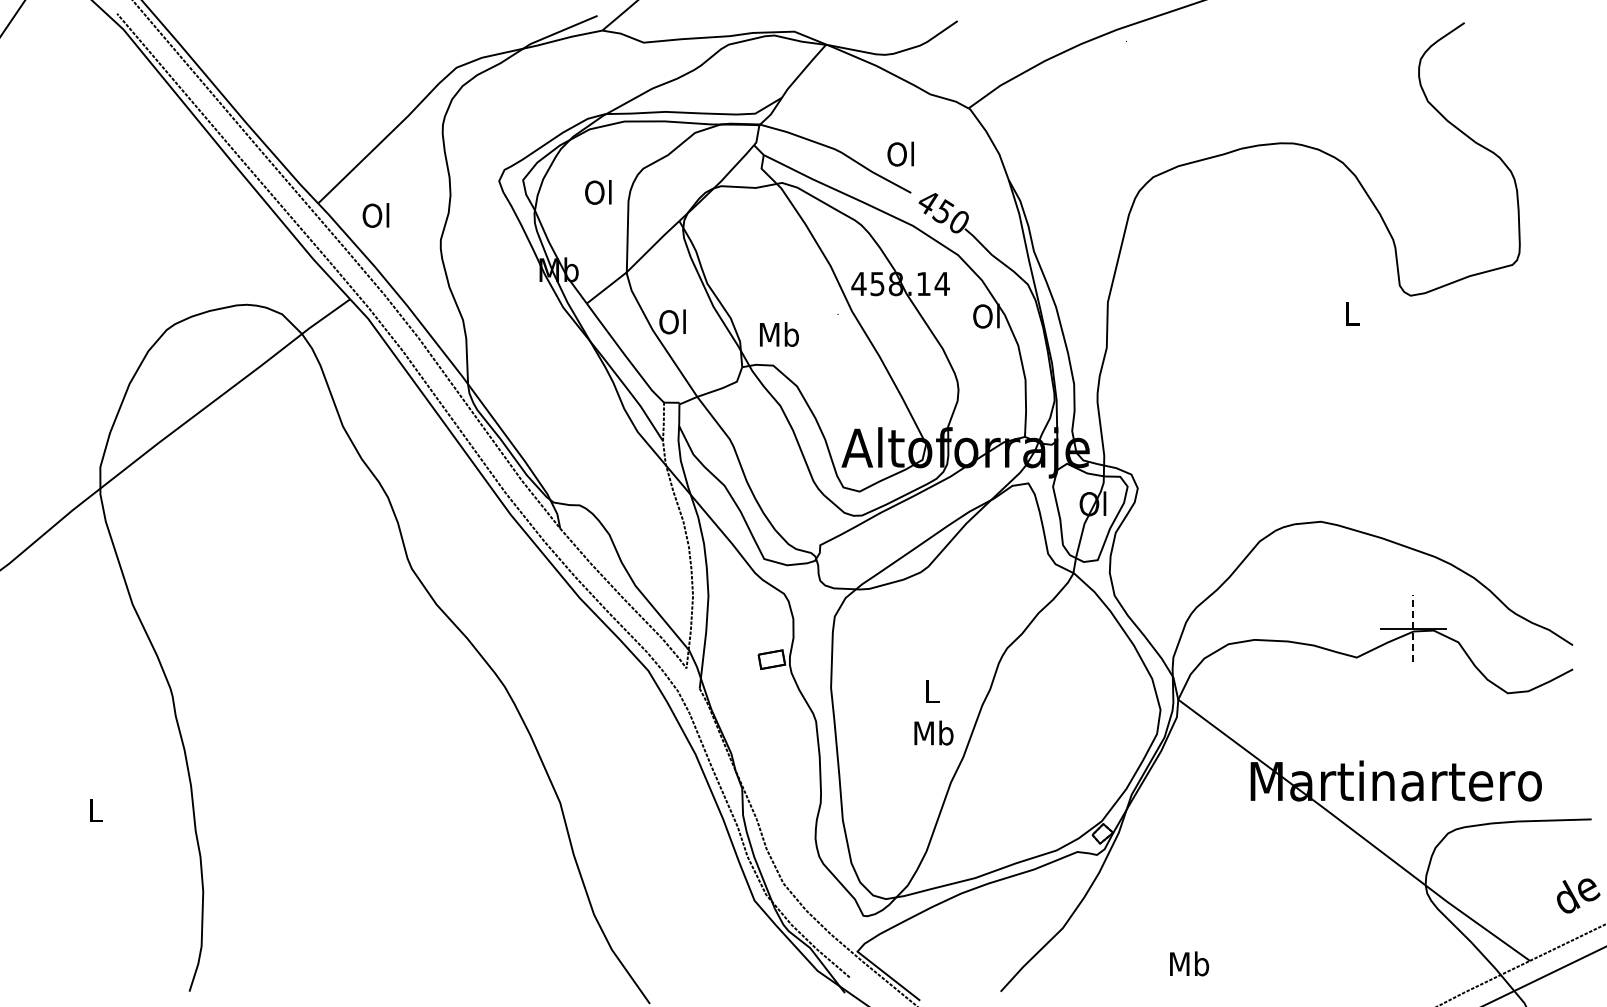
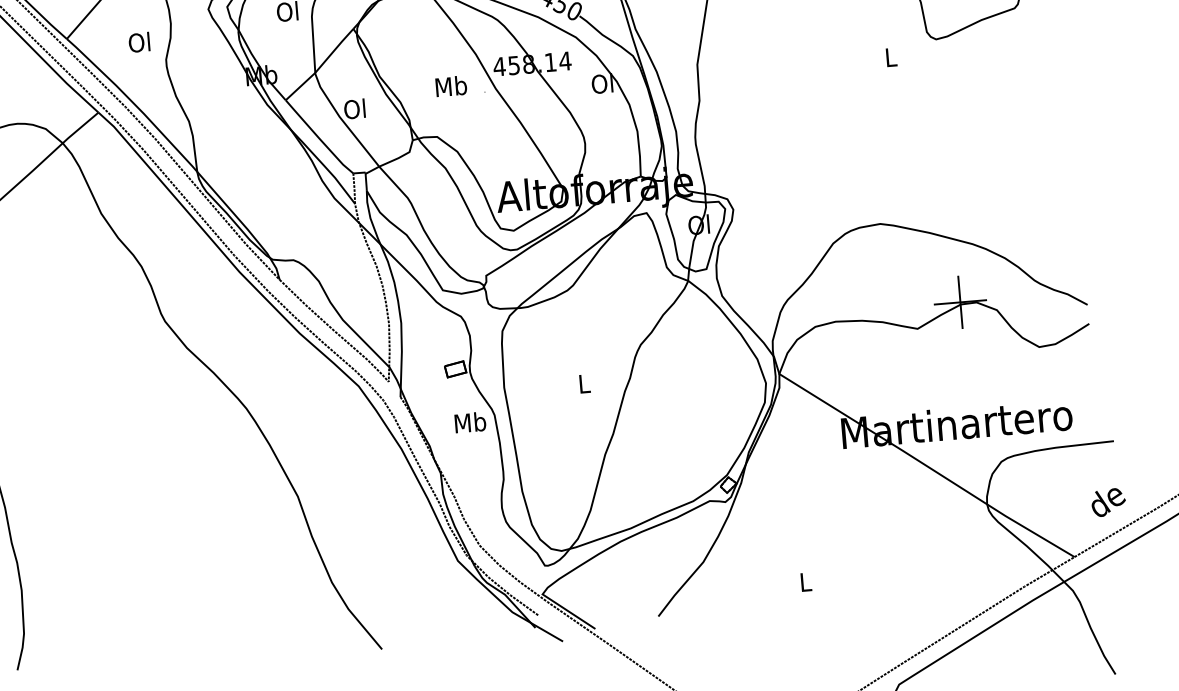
text: (375, 215) -> (139, 42), moved
text: (779, 334) -> (451, 86), moved
line: (1413, 628) -> (960, 302), dashed -> solid
text: (933, 732) -> (470, 422), moved
text: (1189, 963) -> (805, 581), Mb -> L

